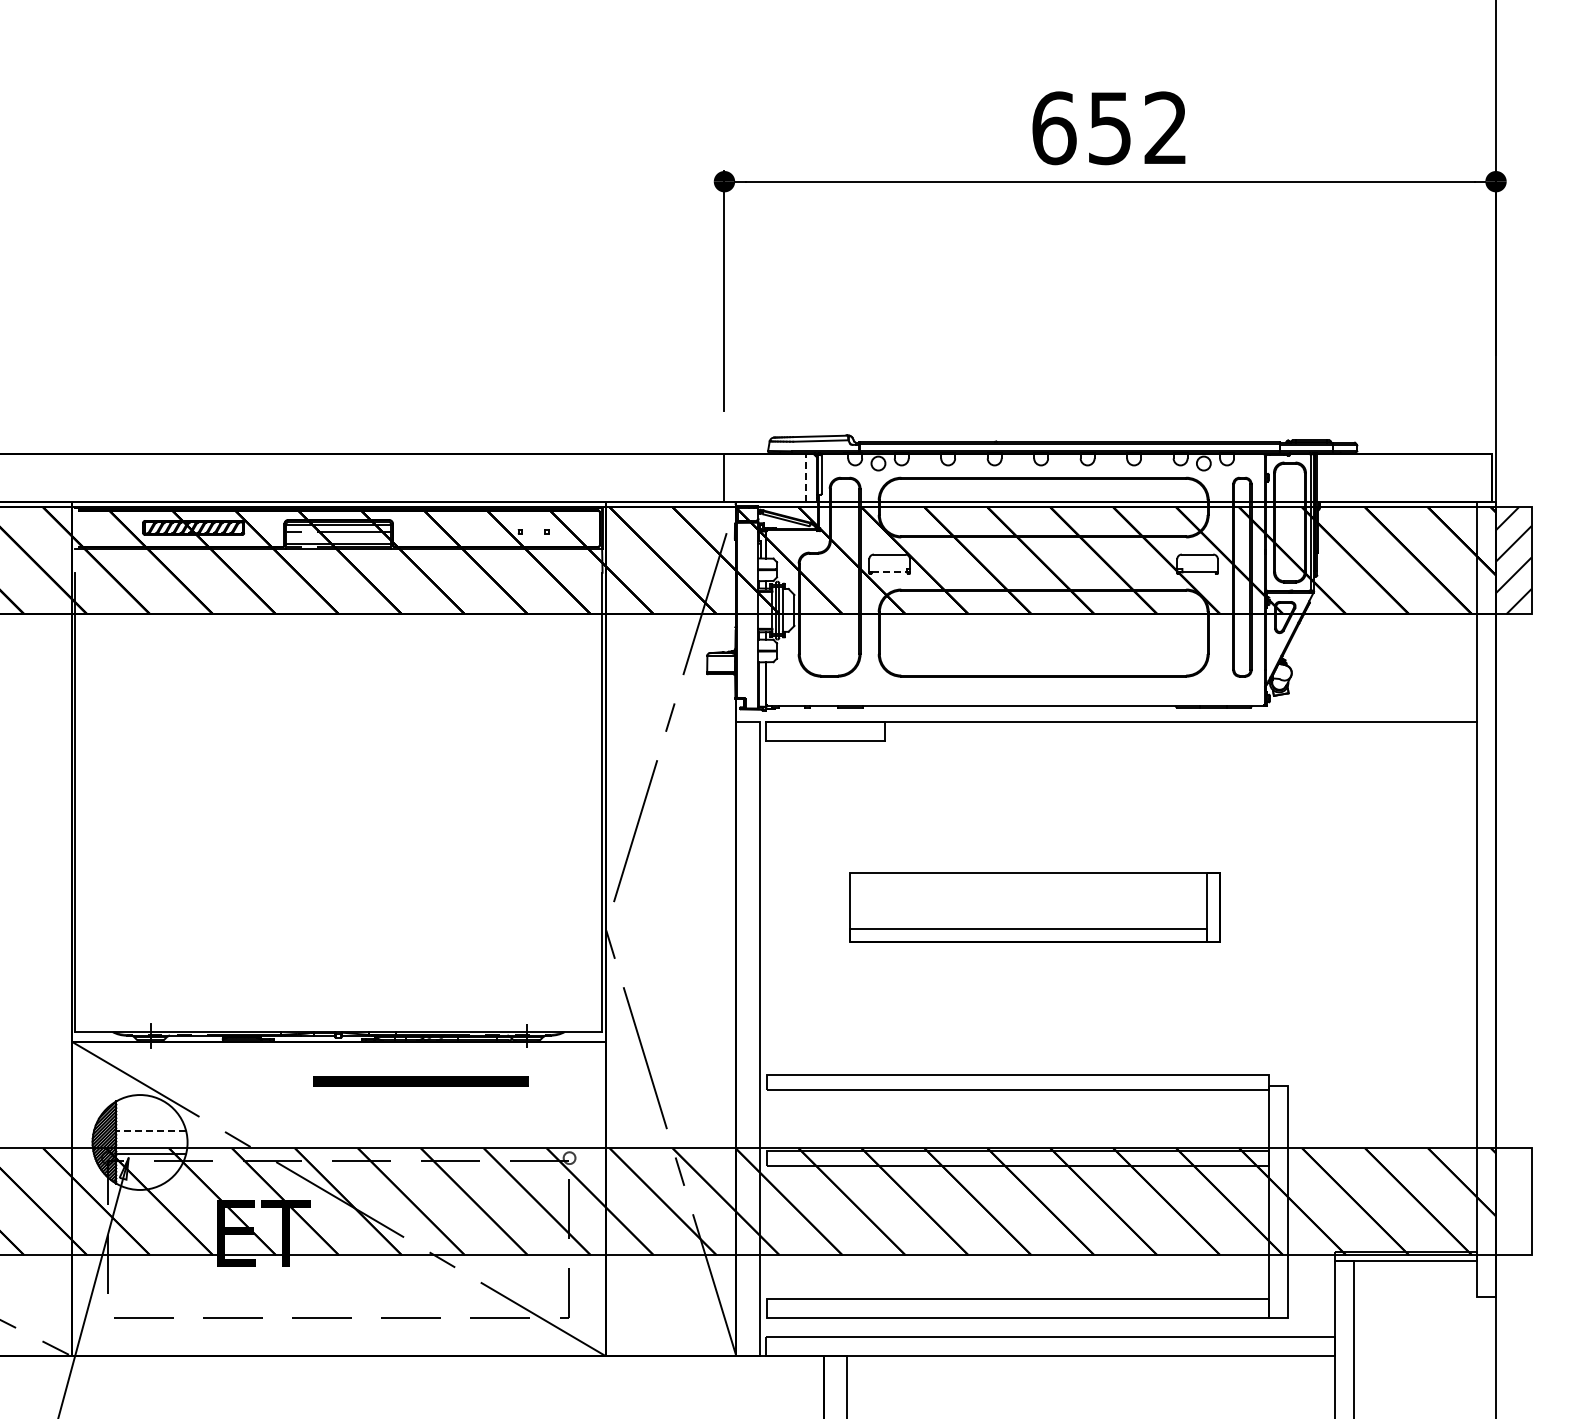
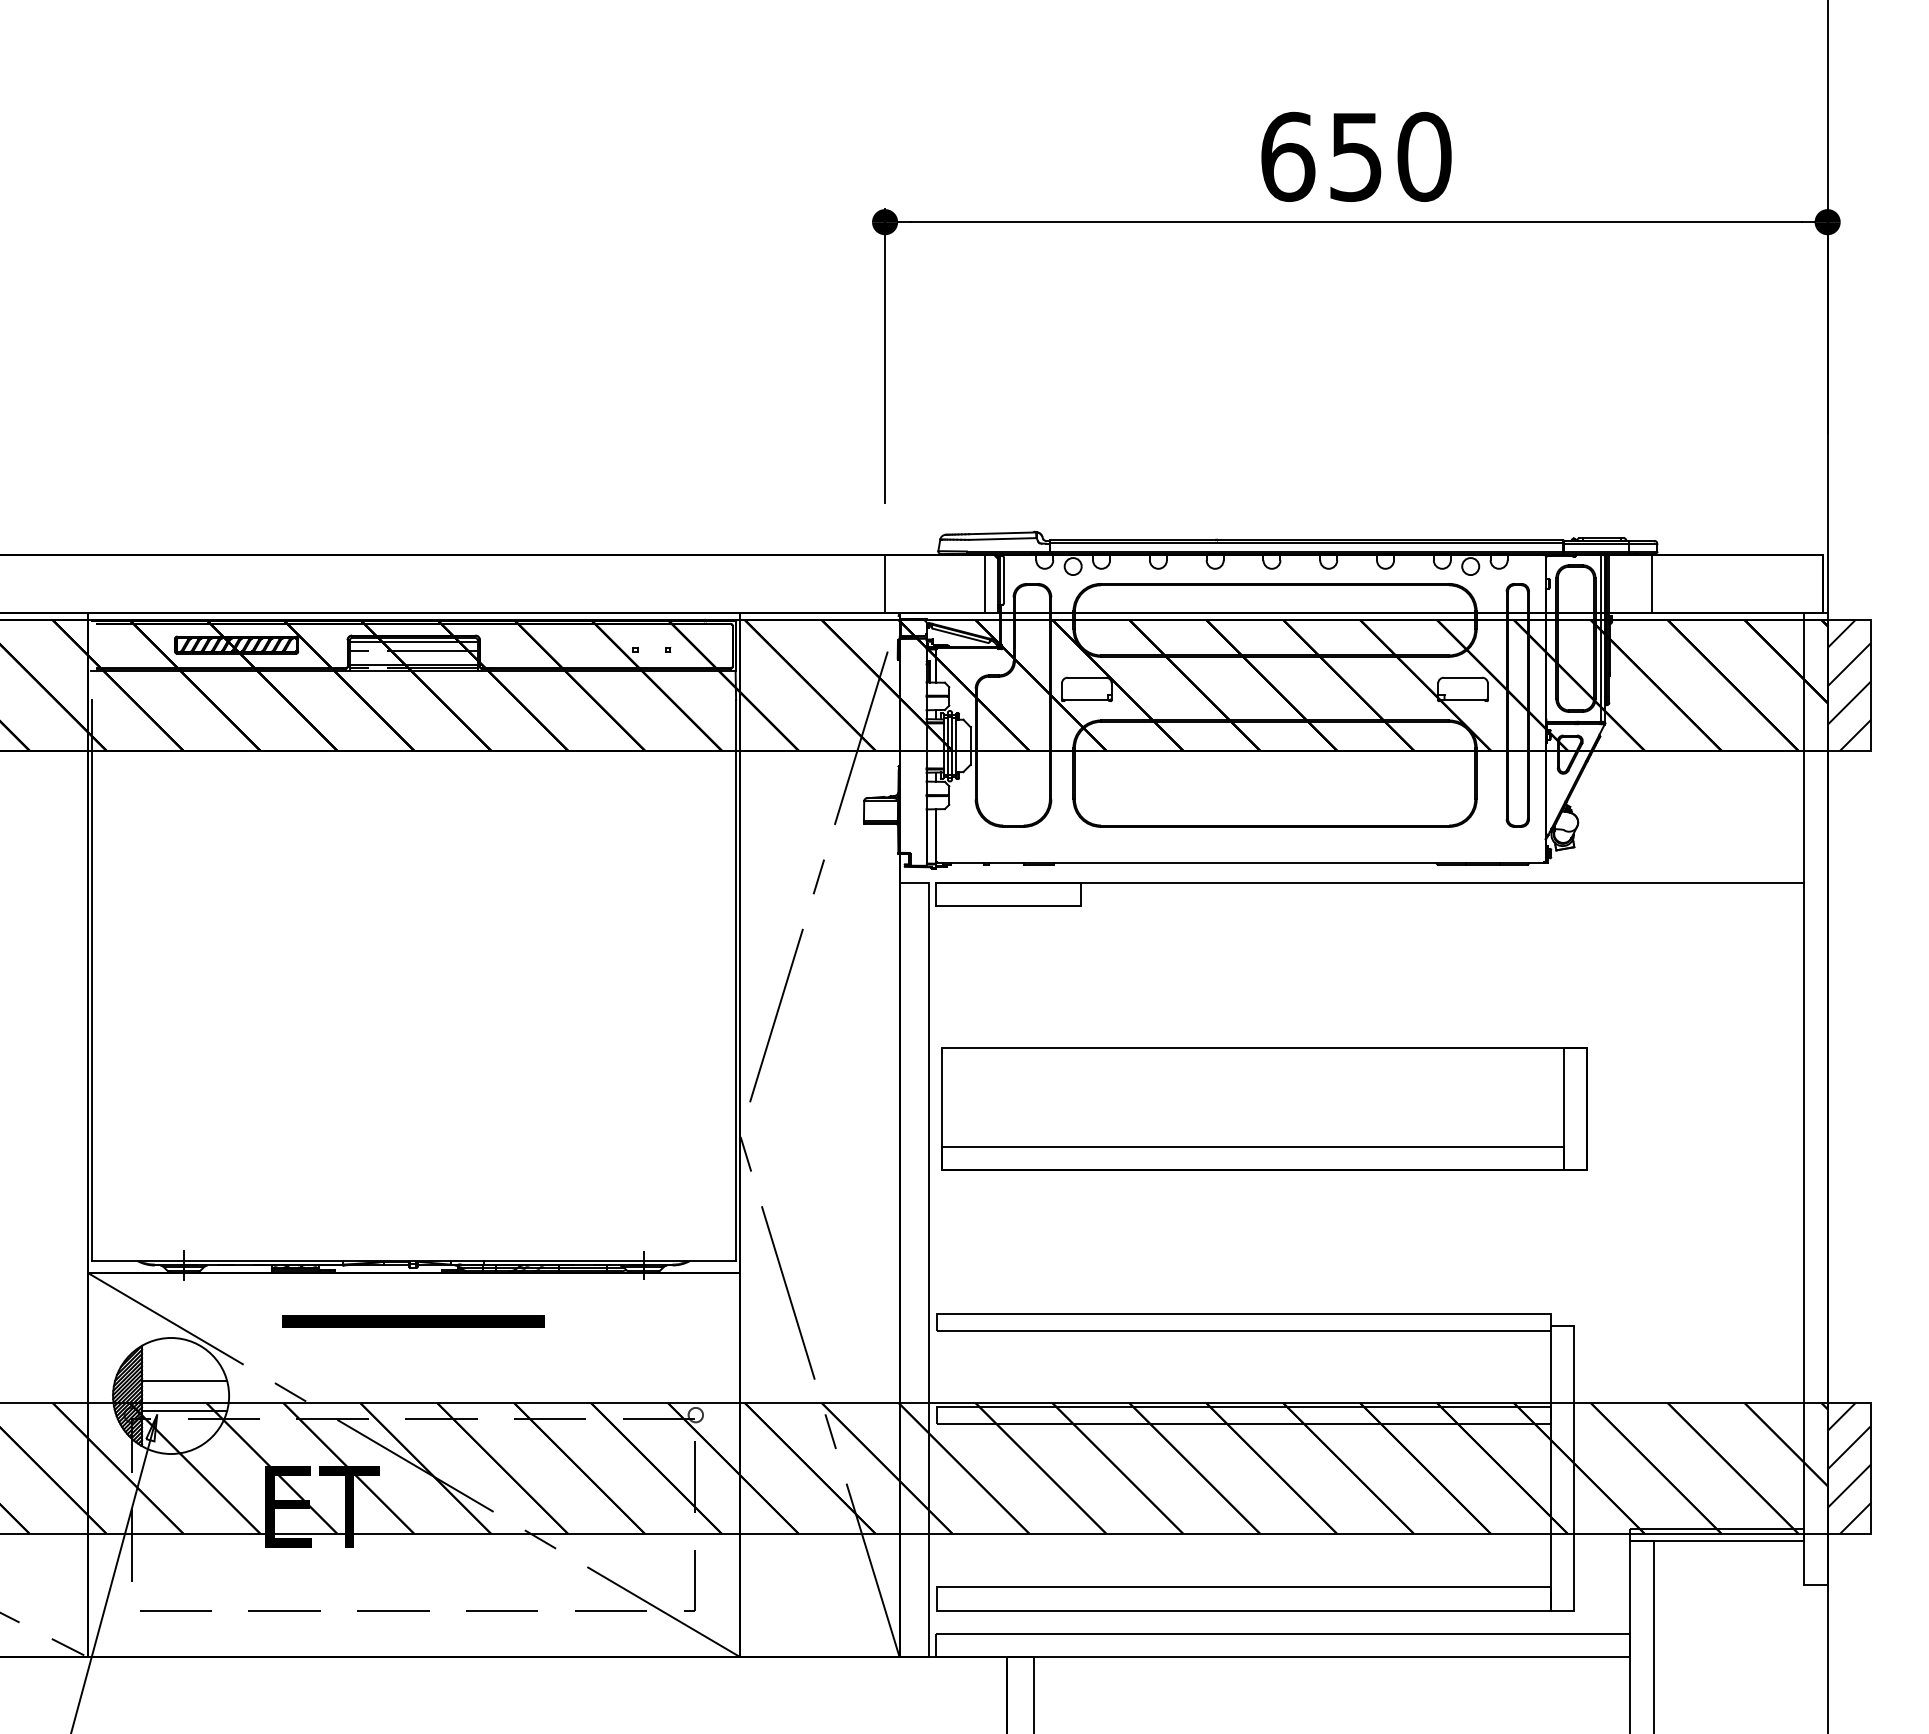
text: (1166, 128) -> (1425, 157), 652 -> 650
line: (806, 477) -> (985, 583), dashed -> solid
line: (1352, 477) -> (1652, 583), added
line: (890, 572) -> (1087, 699), dashed -> solid
part: (1034, 907) -> (1263, 1108), size x1.43
part: (420, 1081) -> (413, 1321), moved
line: (151, 1130) -> (185, 1381), dashed -> solid
hatch: (1513, 1201) -> (1849, 1468), added

